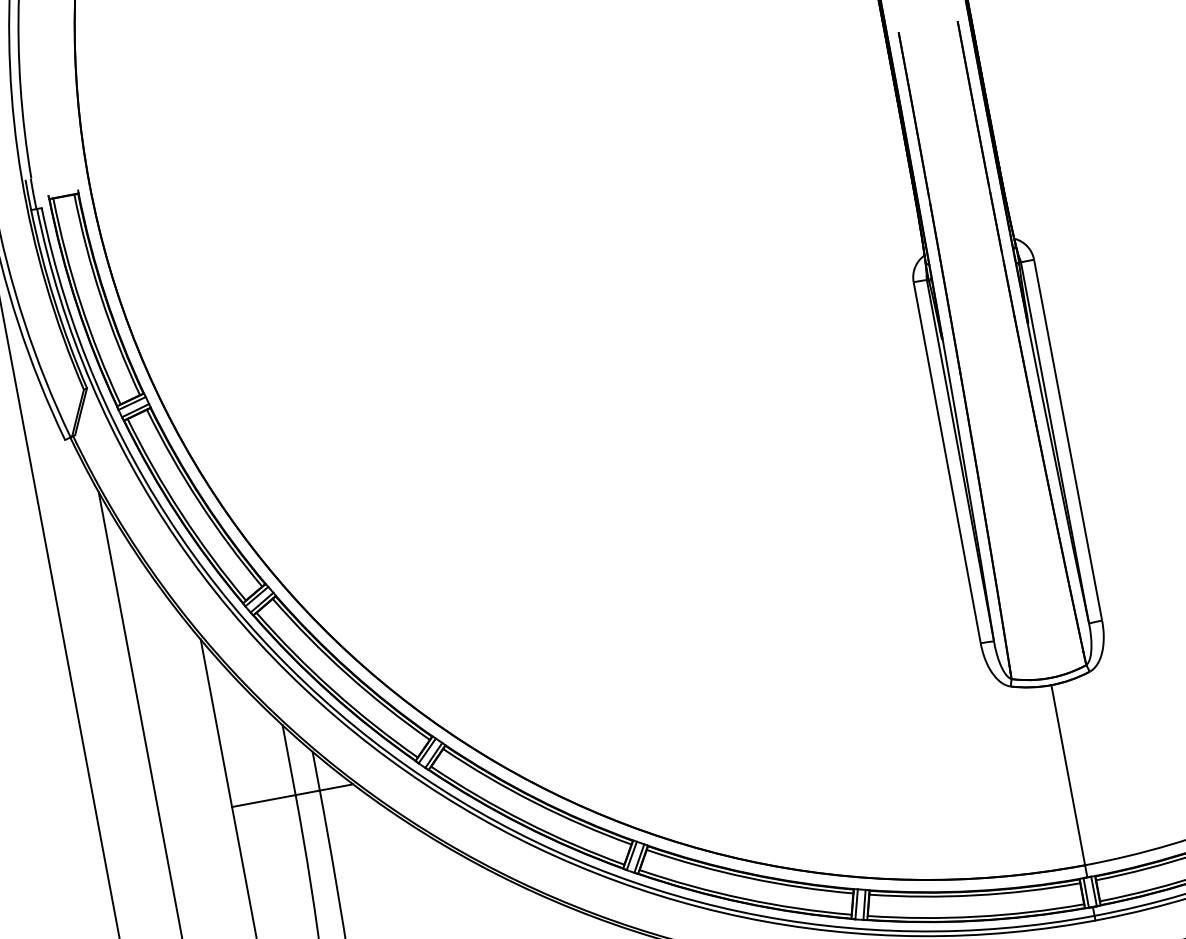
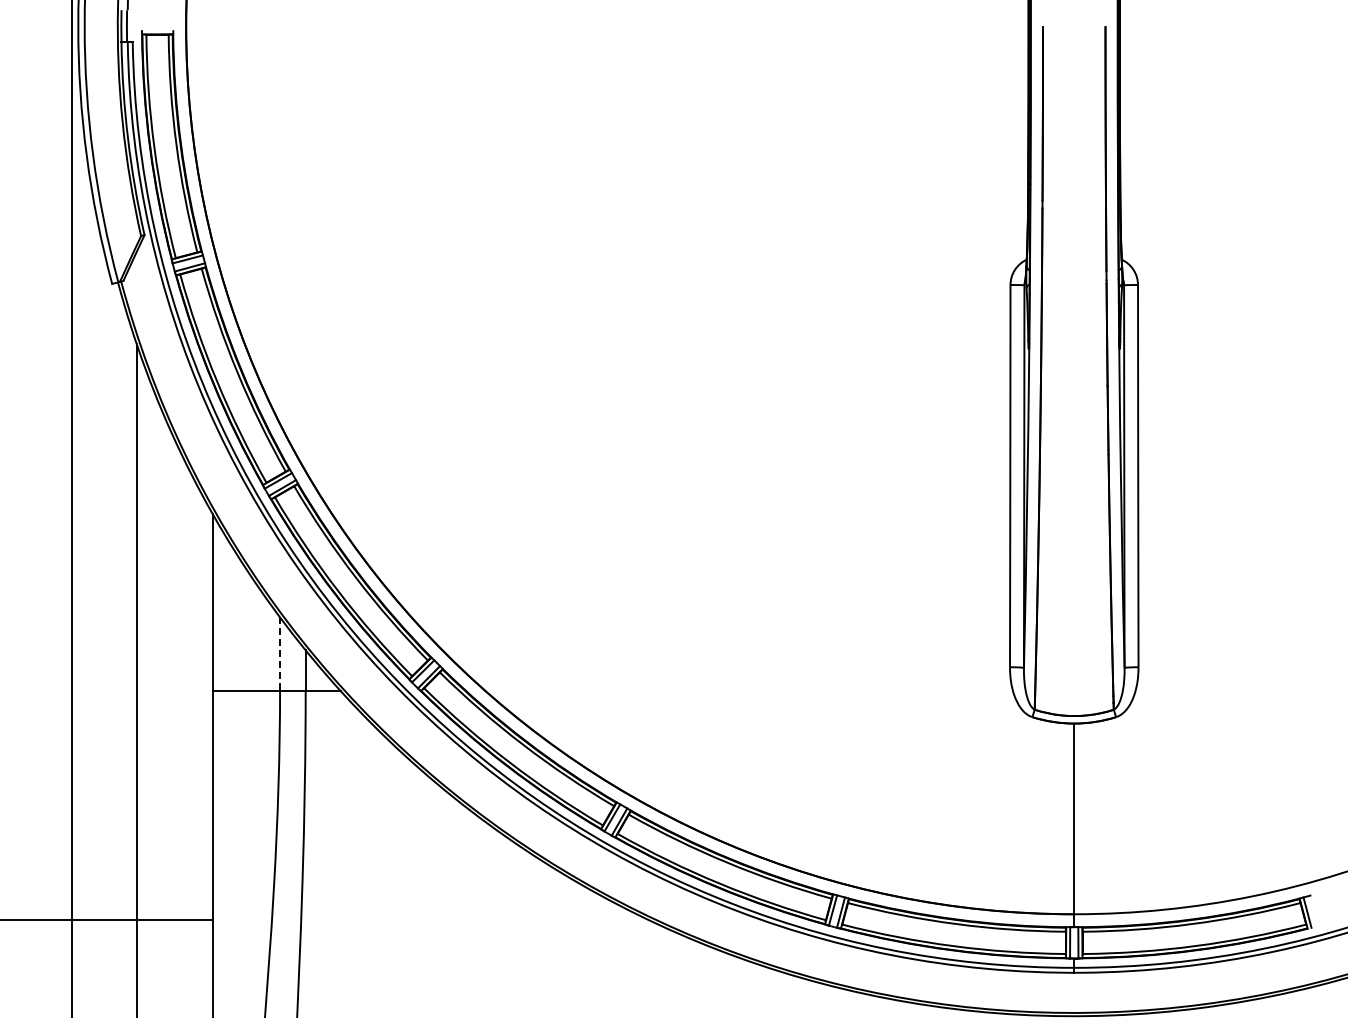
line: (289, 760) -> (280, 654), solid -> dashed

